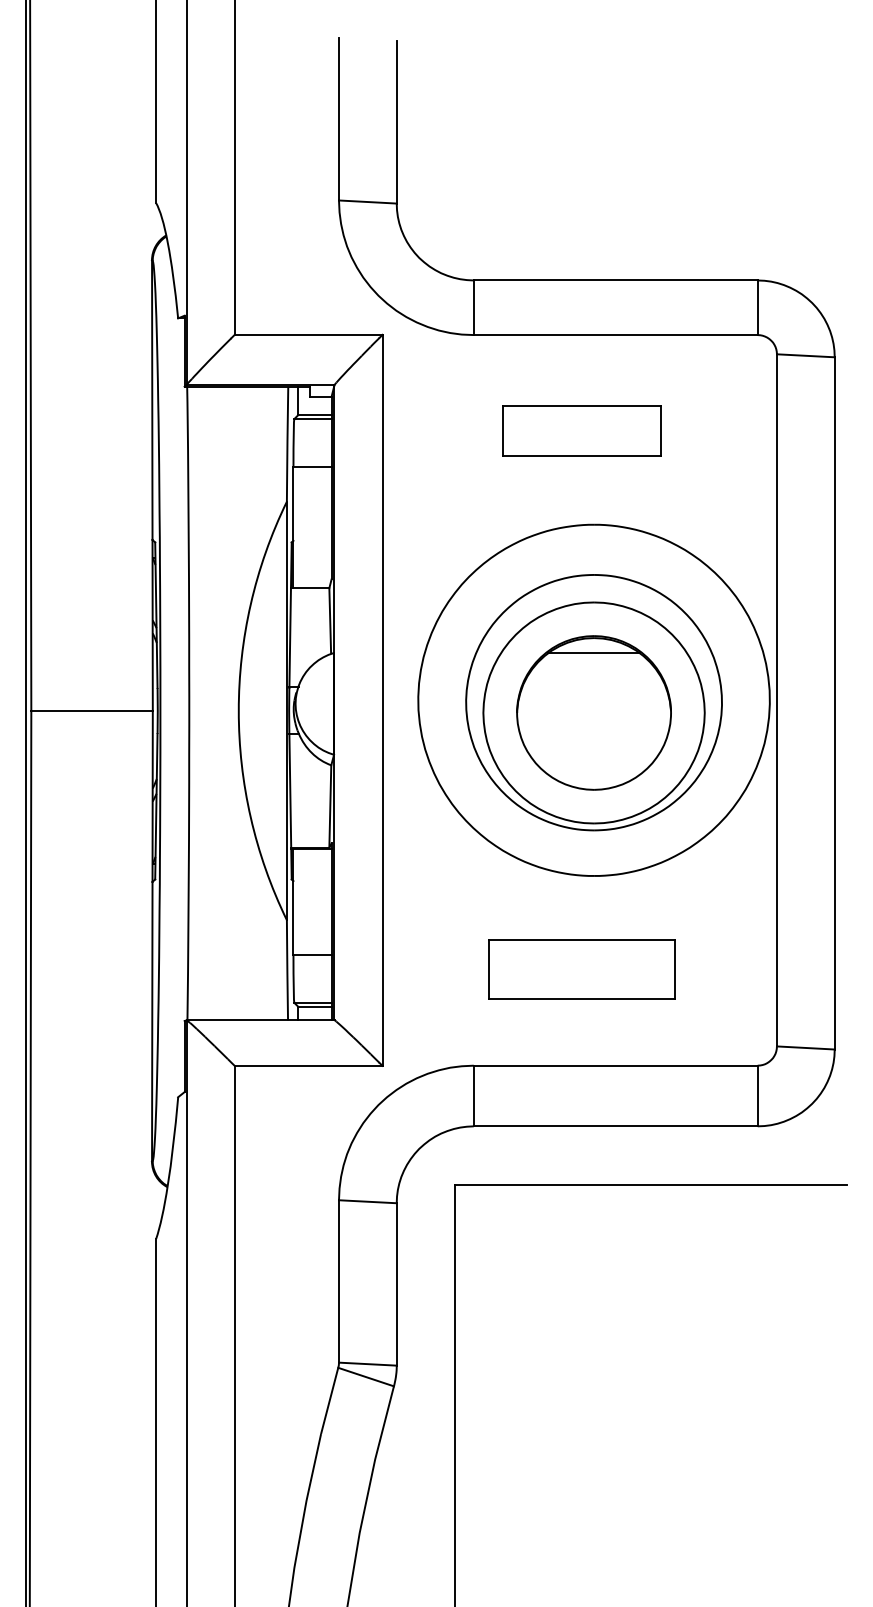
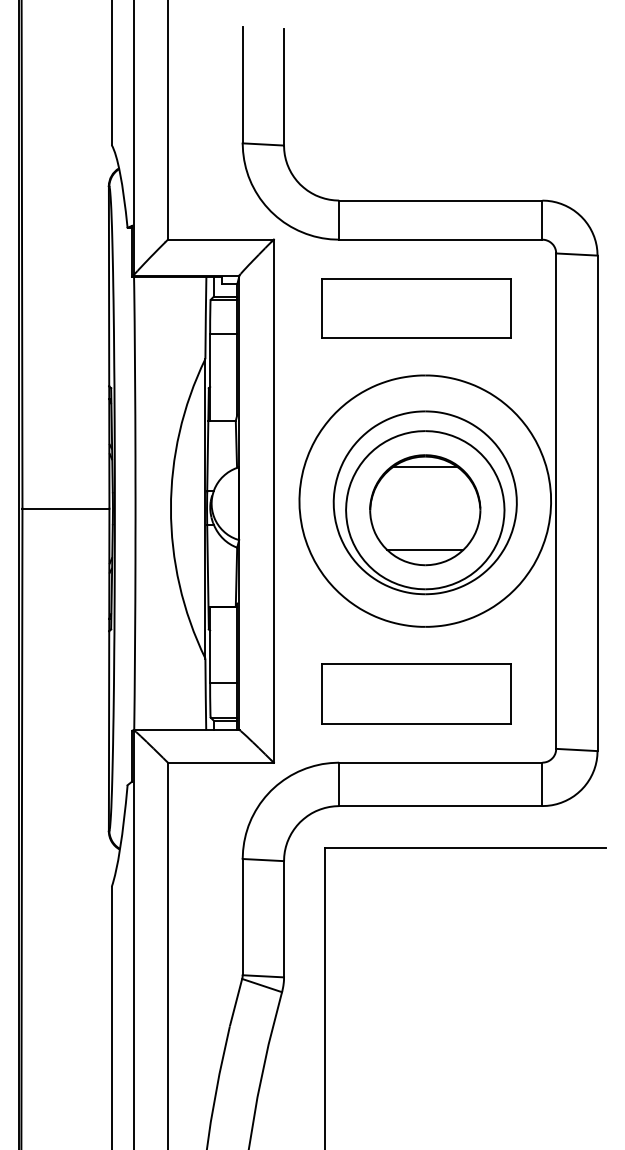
part: (581, 430) -> (416, 308), size x1.67
line: (594, 768) -> (425, 549), added
part: (581, 969) -> (416, 693), size x1.43

